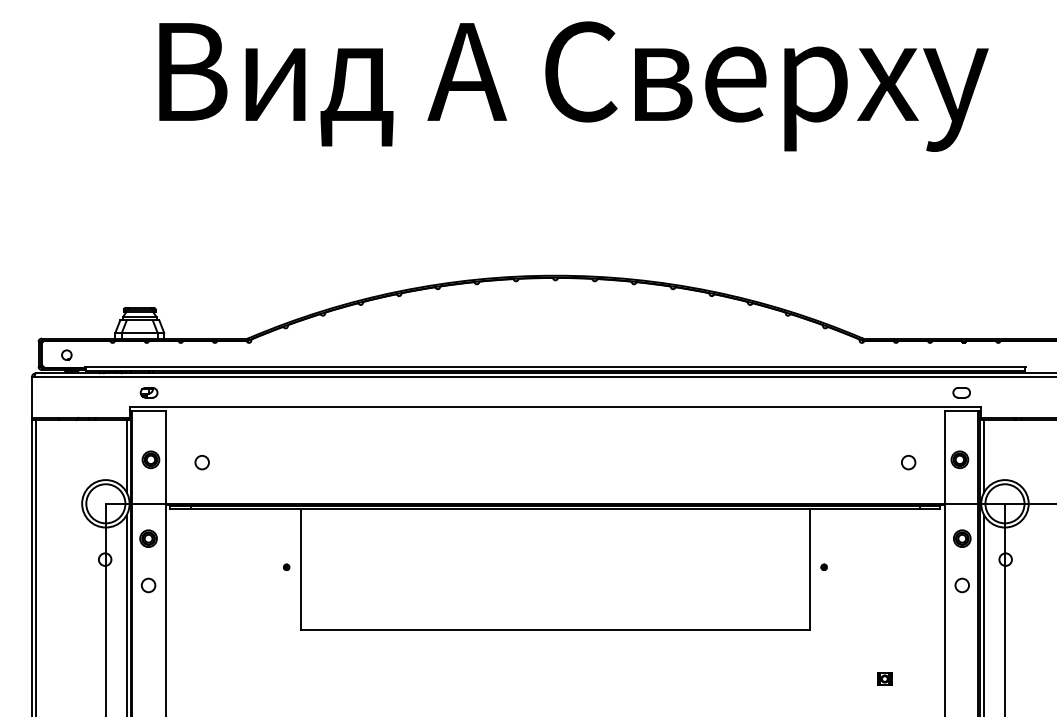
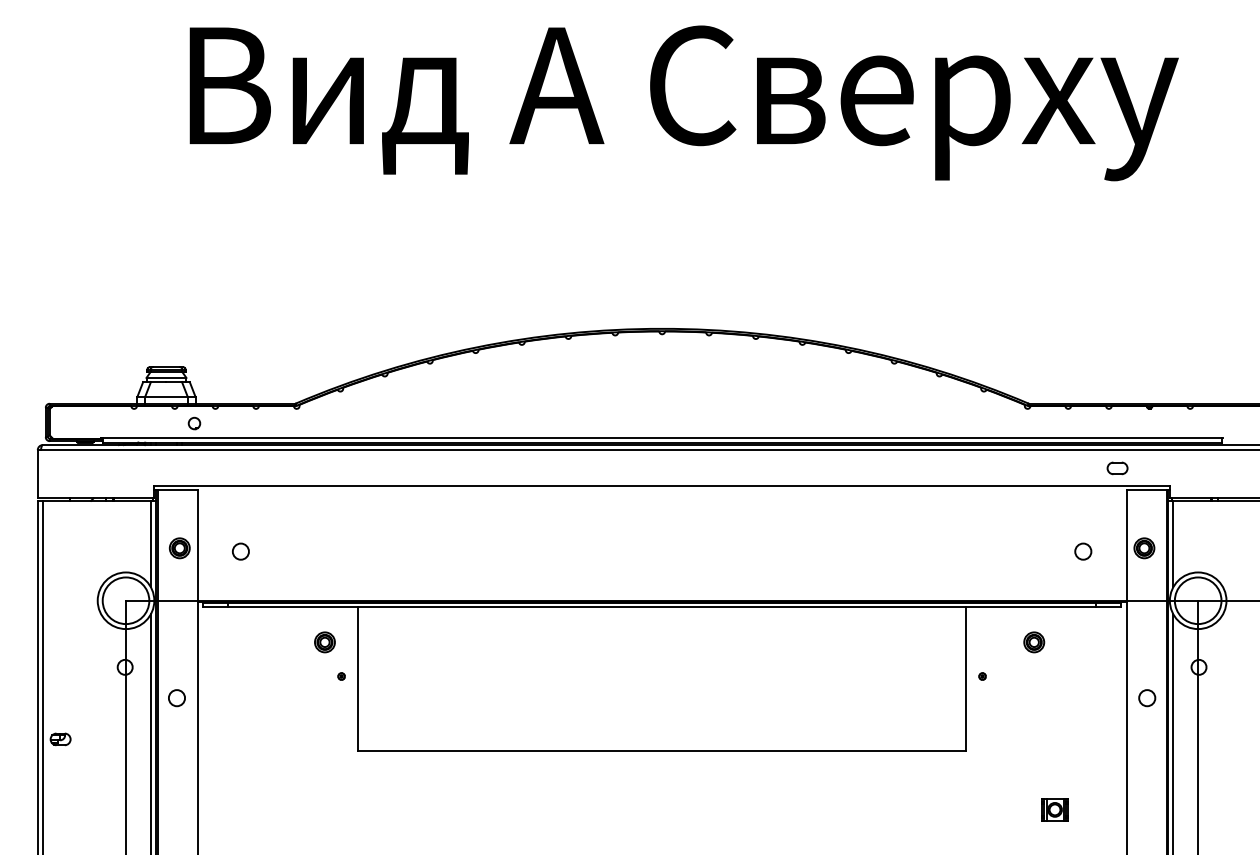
part: (66, 355) -> (194, 423), moved
part: (149, 392) -> (60, 739), moved
part: (961, 392) -> (1117, 468), moved
part: (148, 538) -> (324, 642), moved
part: (962, 538) -> (1034, 642), moved
part: (884, 678) -> (1054, 809), size x1.6

